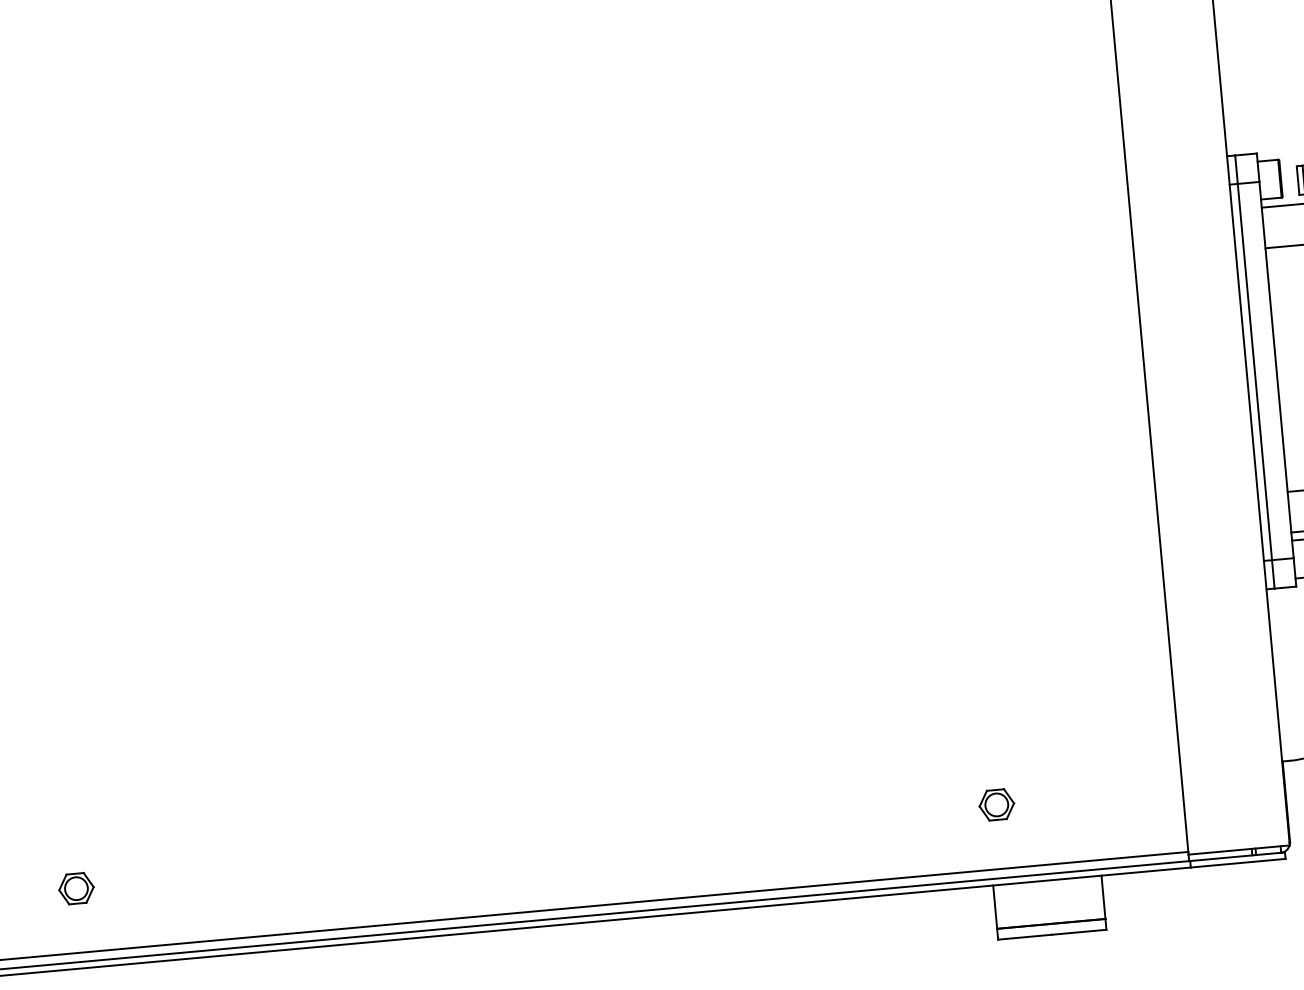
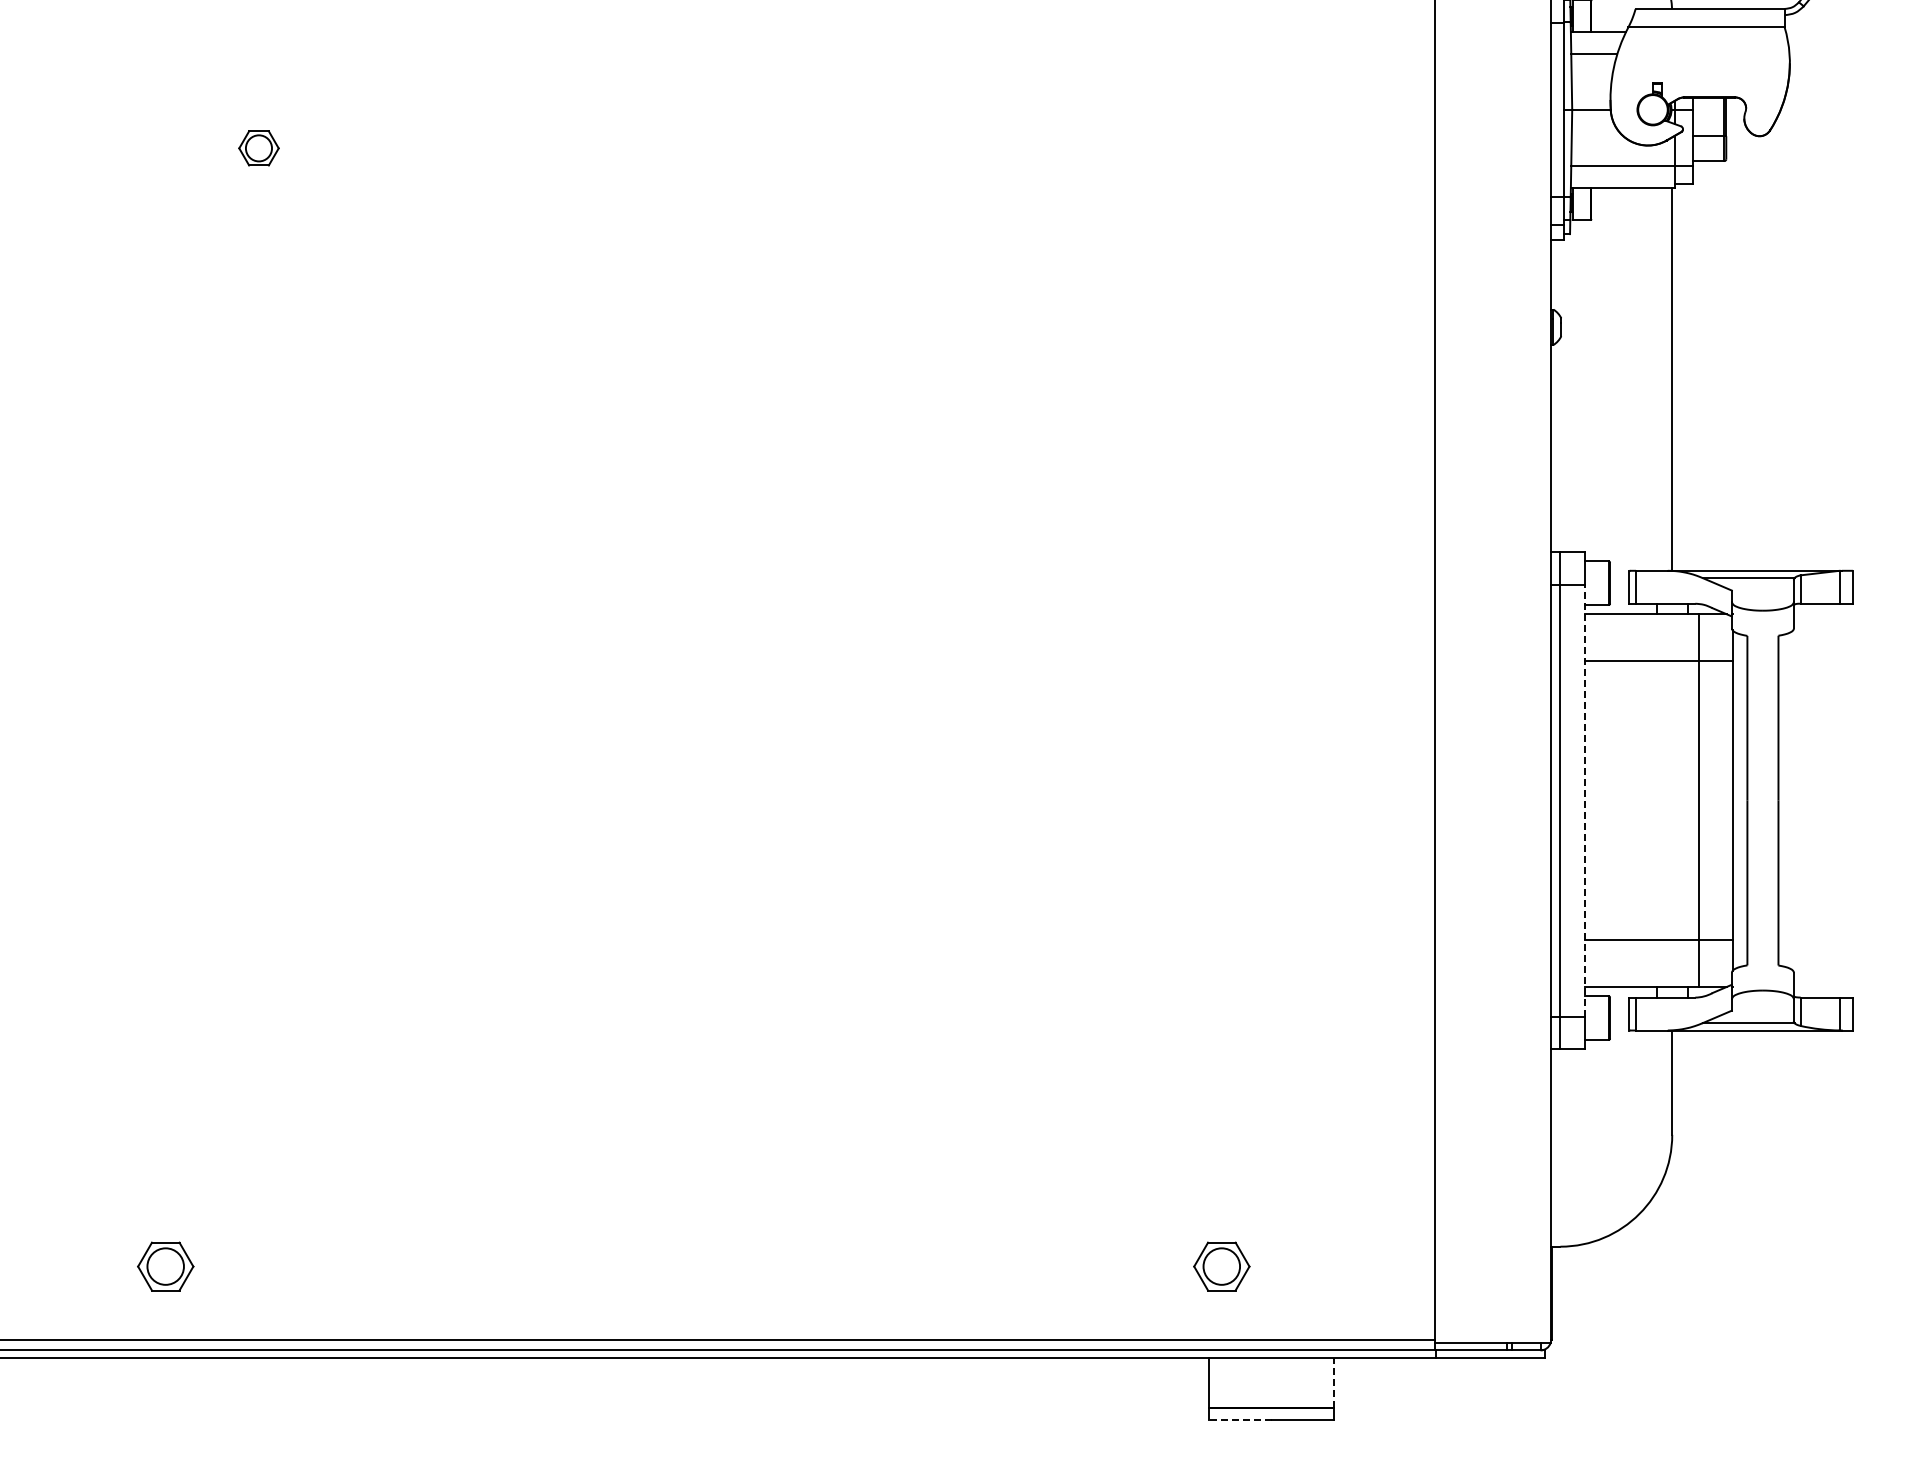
line: (1276, 369) -> (1585, 800), solid -> dashed
part: (996, 804) -> (1221, 1266), size x1.4
part: (76, 888) -> (165, 1266), size x1.4
line: (1103, 897) -> (1333, 1382), solid -> dashed
line: (1025, 937) -> (1240, 1420), solid -> dashed

